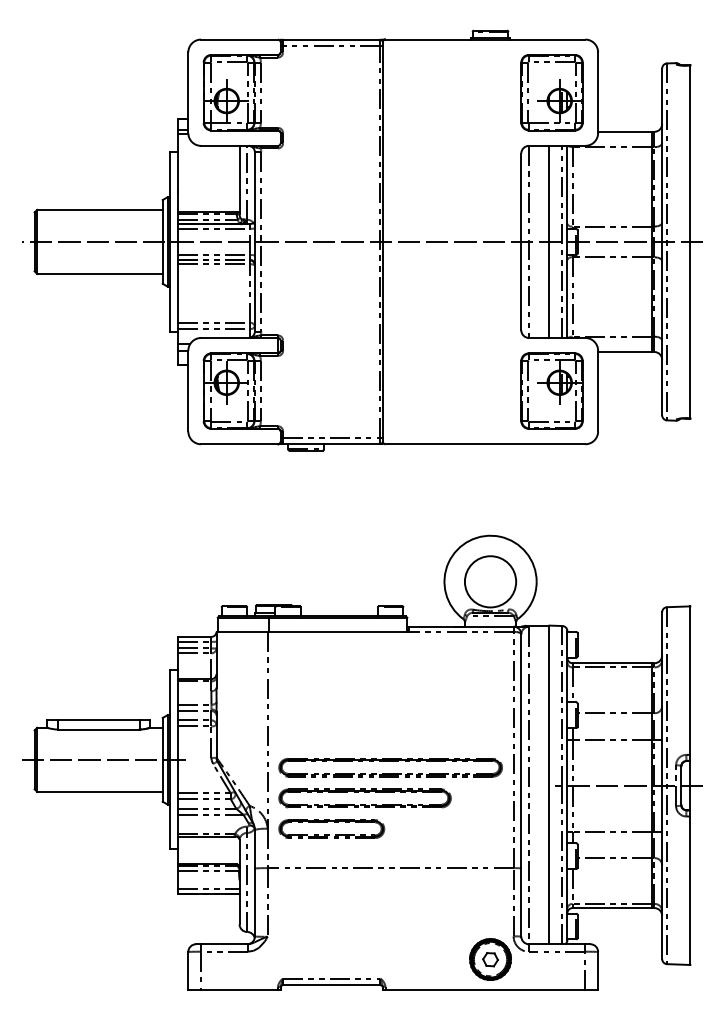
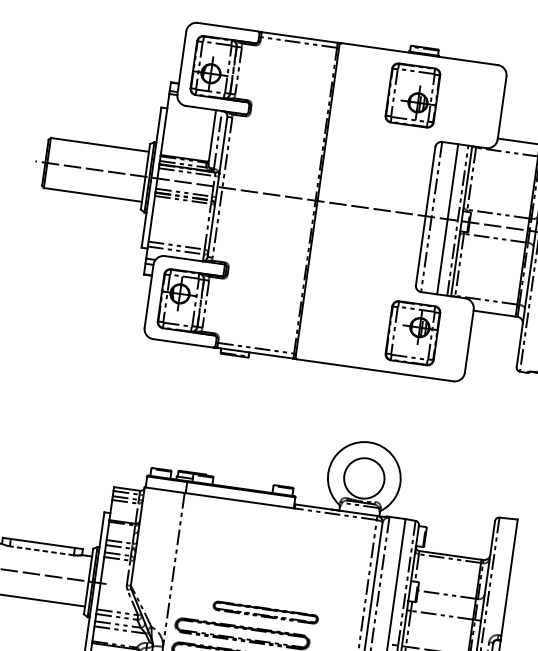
part: (551, 92) -> (412, 95), moved
part: (551, 390) -> (412, 332), moved
line: (98, 729) -> (41, 550), solid -> dashed
part: (390, 767) -> (265, 612), size x0.6

